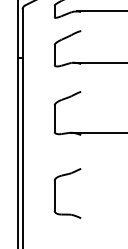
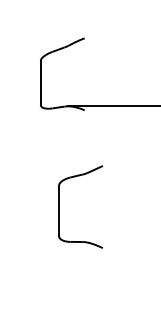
part: (55, 193) -> (60, 207), moved

